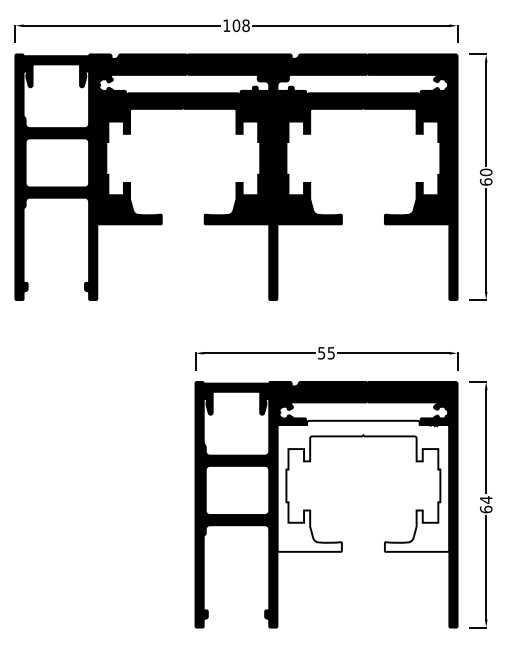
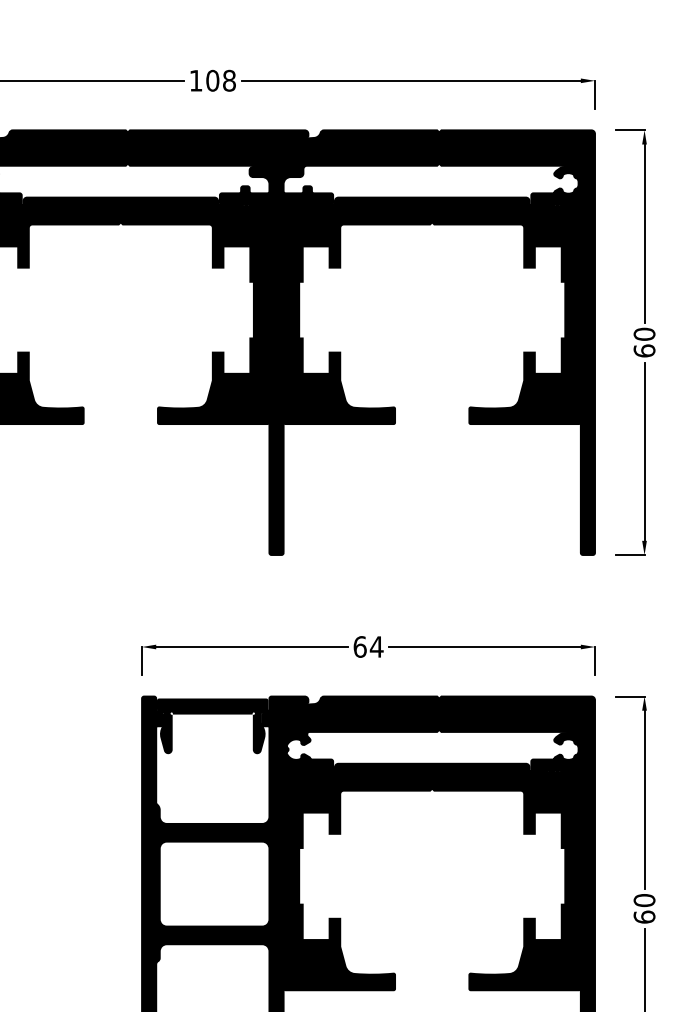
text: (326, 353) -> (368, 647), 55 -> 64
fill: (363, 485) -> (432, 875), added
text: (486, 499) -> (645, 899), 64 -> 60

